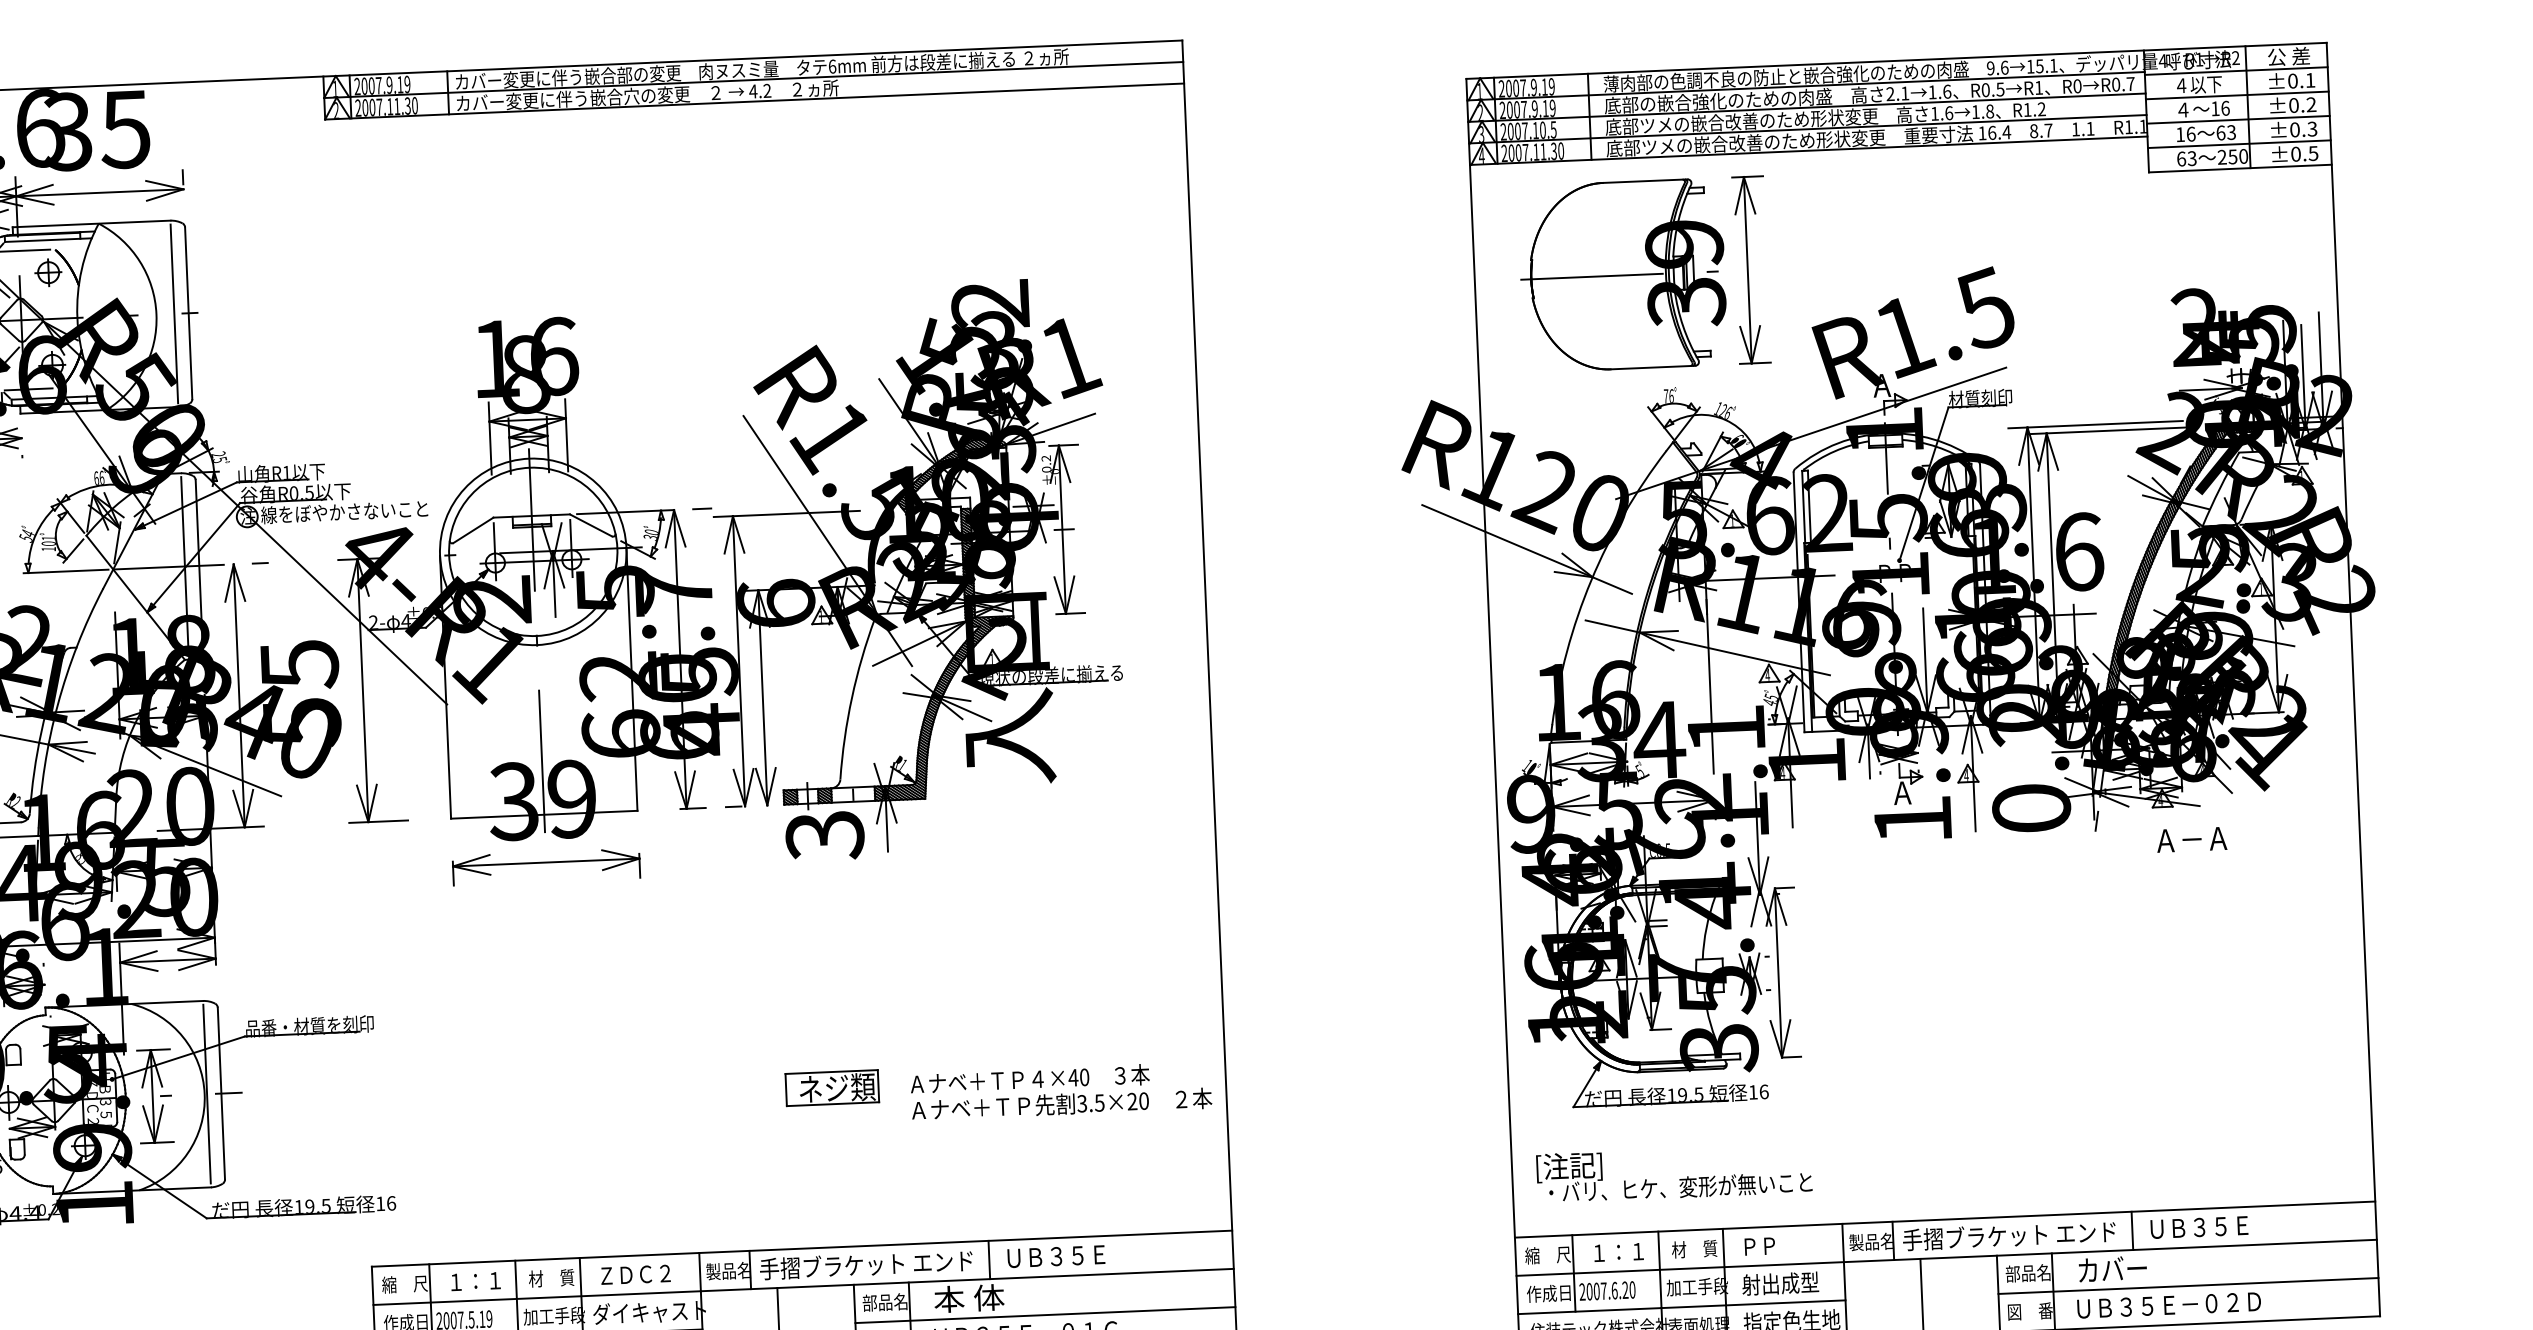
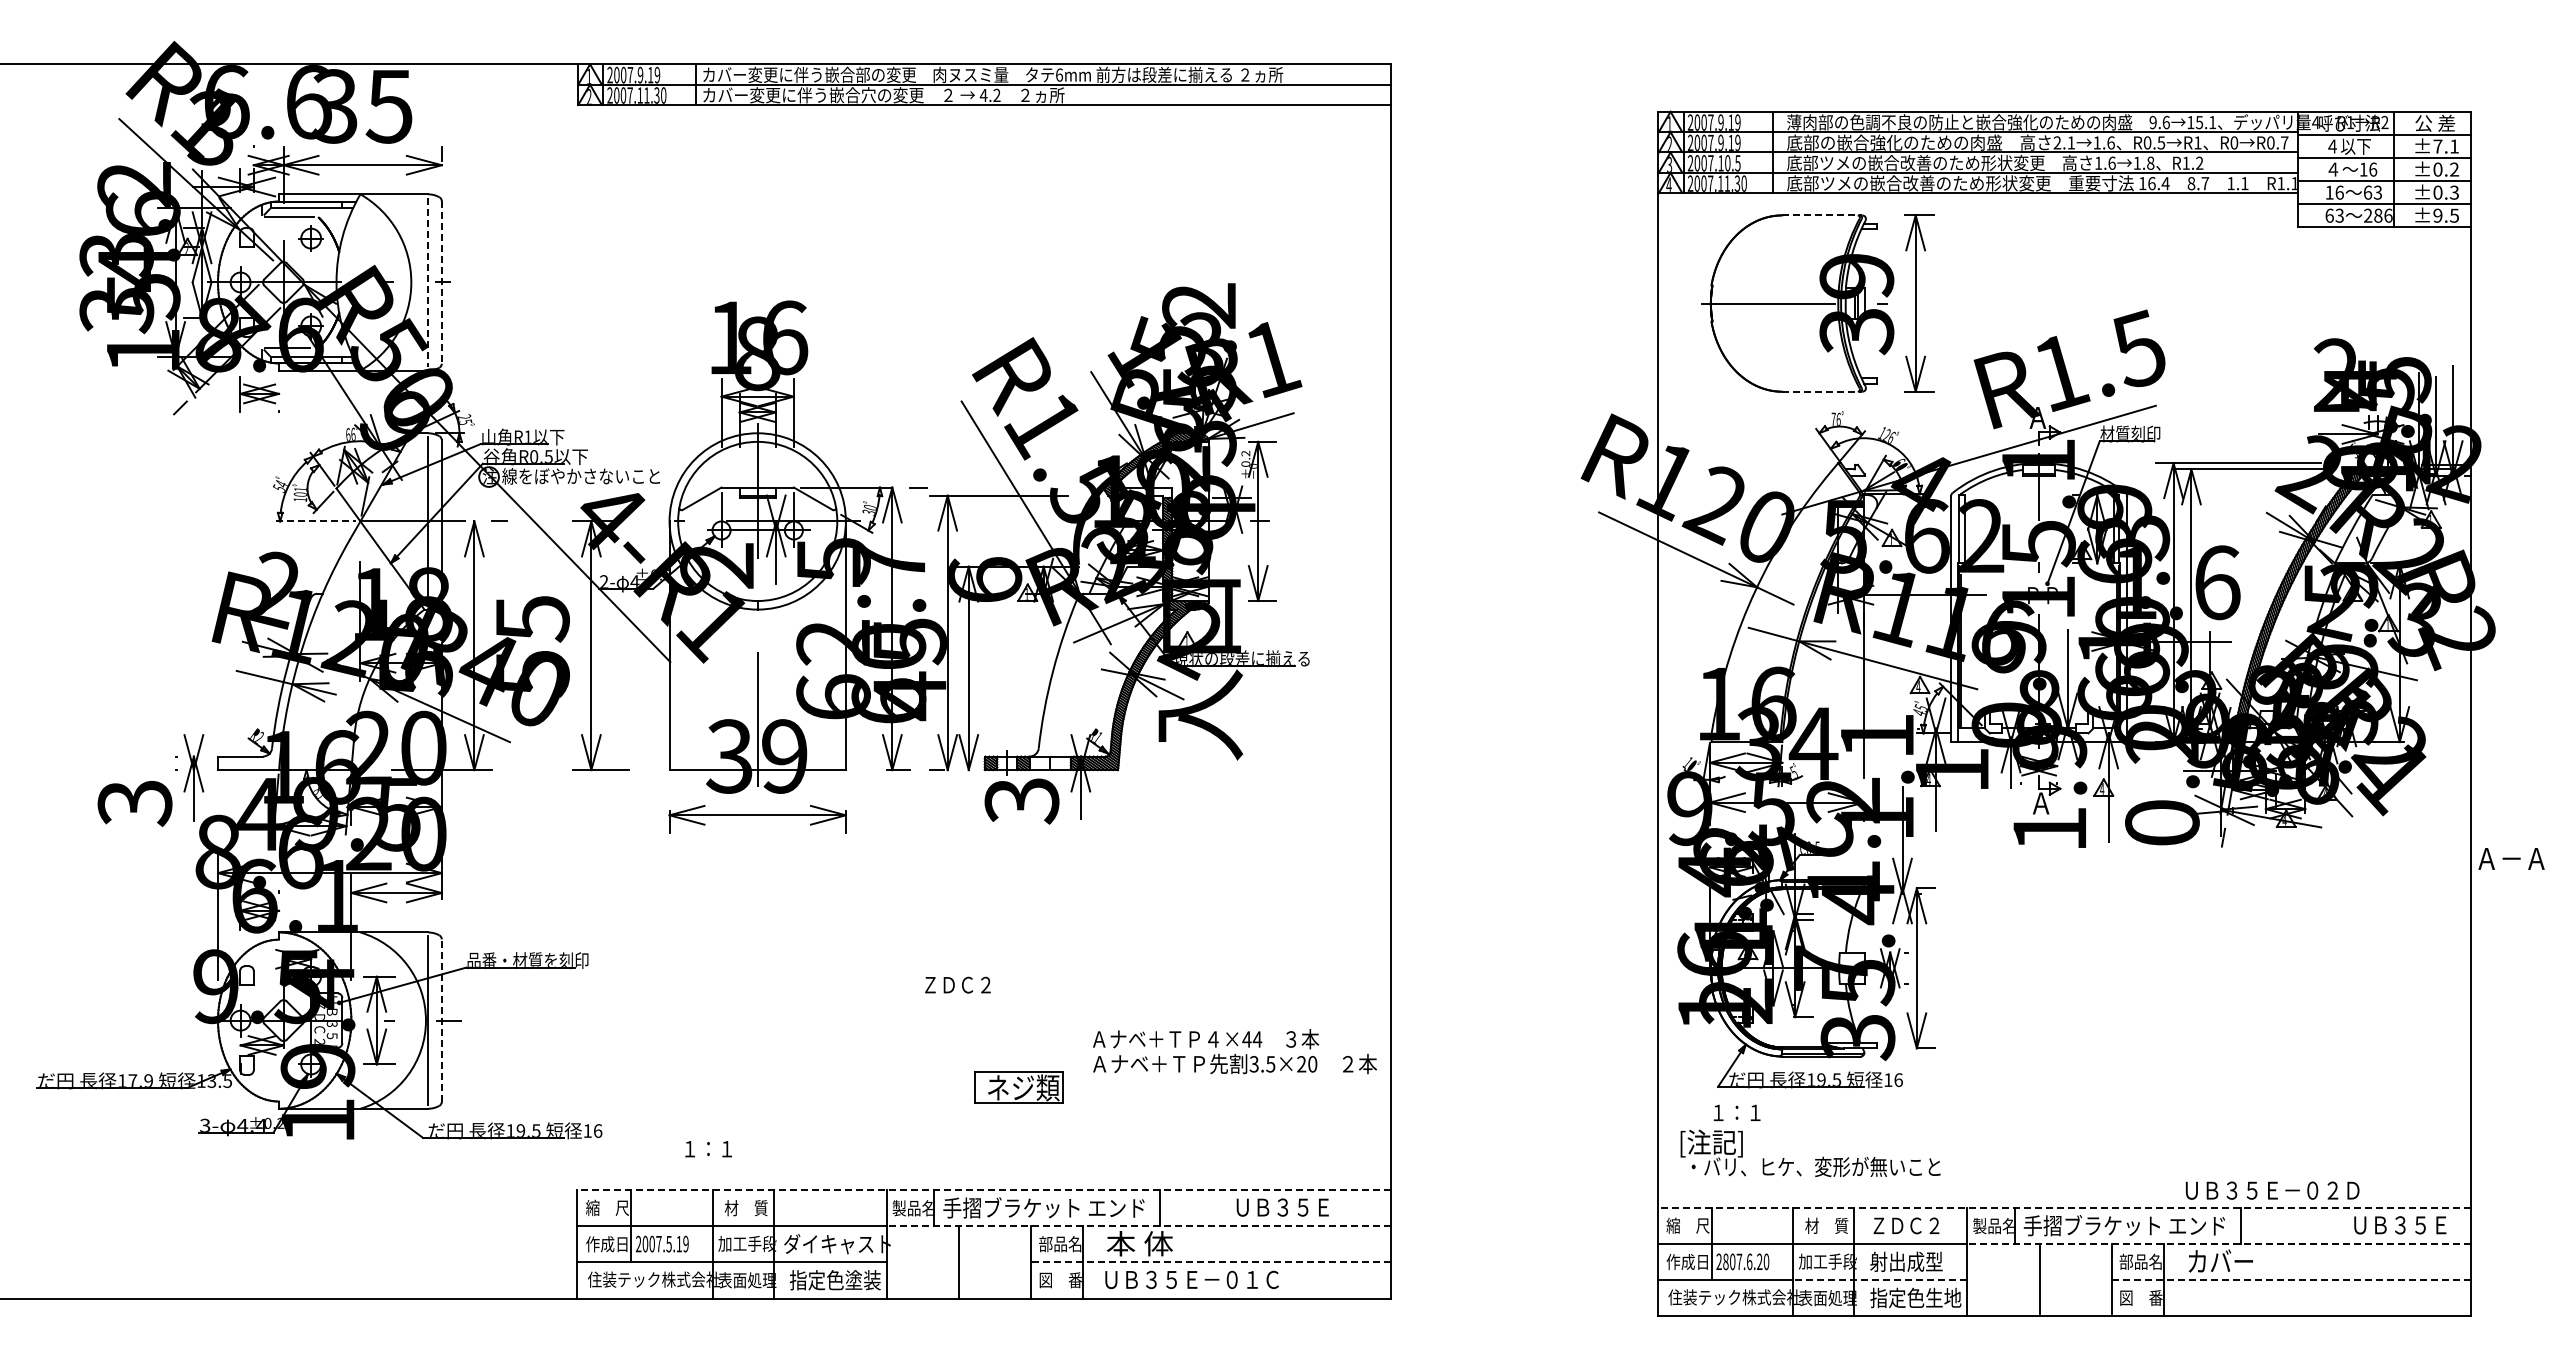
text: (2292, 81) -> (2437, 146), ±0.1 -> ±7.1
text: (2295, 154) -> (2437, 215), ±0.5 -> ±9.5
text: (2238, 156) -> (2383, 215), 250 -> 286
line: (1645, 181) -> (1822, 215), solid -> dashed
line: (174, 313) -> (428, 282), solid -> dashed
line: (188, 313) -> (441, 282), solid -> dashed
line: (1653, 367) -> (1822, 391), solid -> dashed
line: (66, 571) -> (316, 521), solid -> dashed
text: (2191, 839) -> (2511, 858), moved
text: (1084, 1077) -> (1257, 1039), ×40 -> ×44
part: (831, 1087) -> (1018, 1087), moved
line: (221, 1093) -> (441, 1020), solid -> dashed
line: (1945, 1219) -> (2064, 1207), solid -> dashed
text: (2199, 1227) -> (2400, 1225), moved
text: (1778, 1245) -> (1906, 1225), ＰＰ -> ＺＤＣ２
line: (801, 1249) -> (983, 1190), solid -> dashed
line: (2109, 1250) -> (2218, 1243), solid -> dashed
text: (1618, 1252) -> (1736, 1112), moved
text: (1056, 1256) -> (1282, 1207), moved
text: (635, 1274) -> (957, 984), moved
line: (967, 1280) -> (1138, 1226), solid -> dashed
text: (475, 1281) -> (708, 1149), moved
line: (2188, 1286) -> (2291, 1280), solid -> dashed
text: (1589, 1291) -> (1725, 1261), 2007.6.20 -> 2807.6.20
line: (1752, 1304) -> (1879, 1280), solid -> dashed
text: (2169, 1305) -> (2272, 1190), moved
line: (1045, 1315) -> (1211, 1262), solid -> dashed

